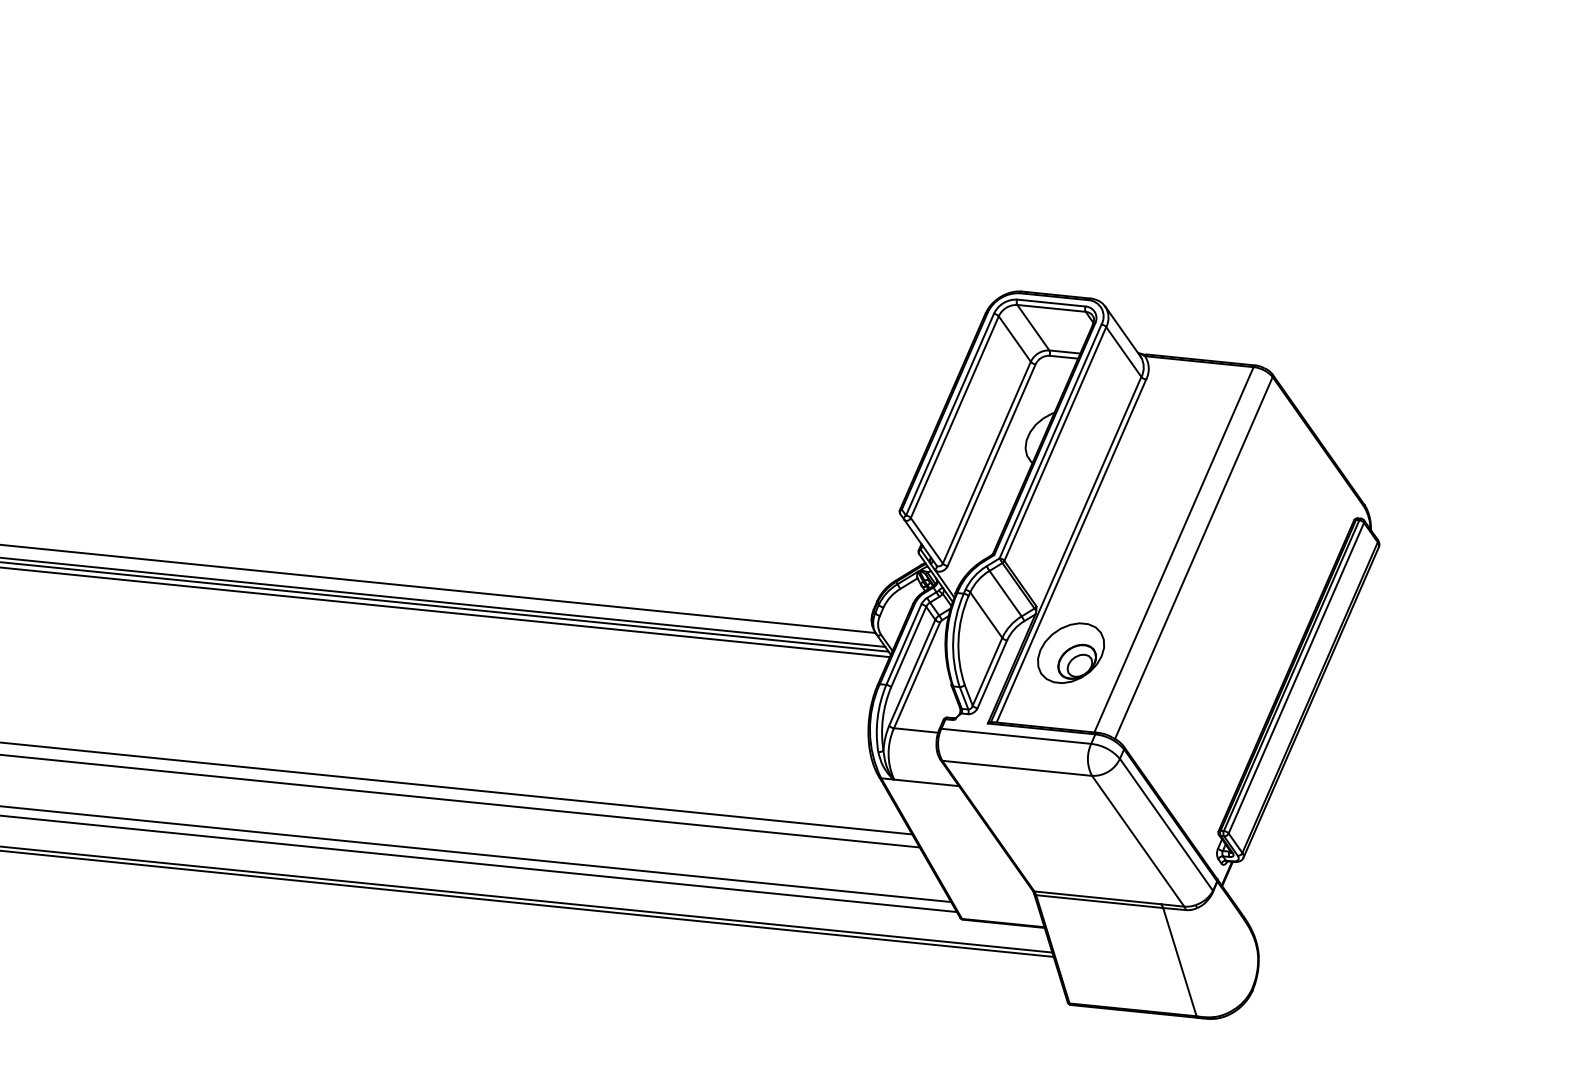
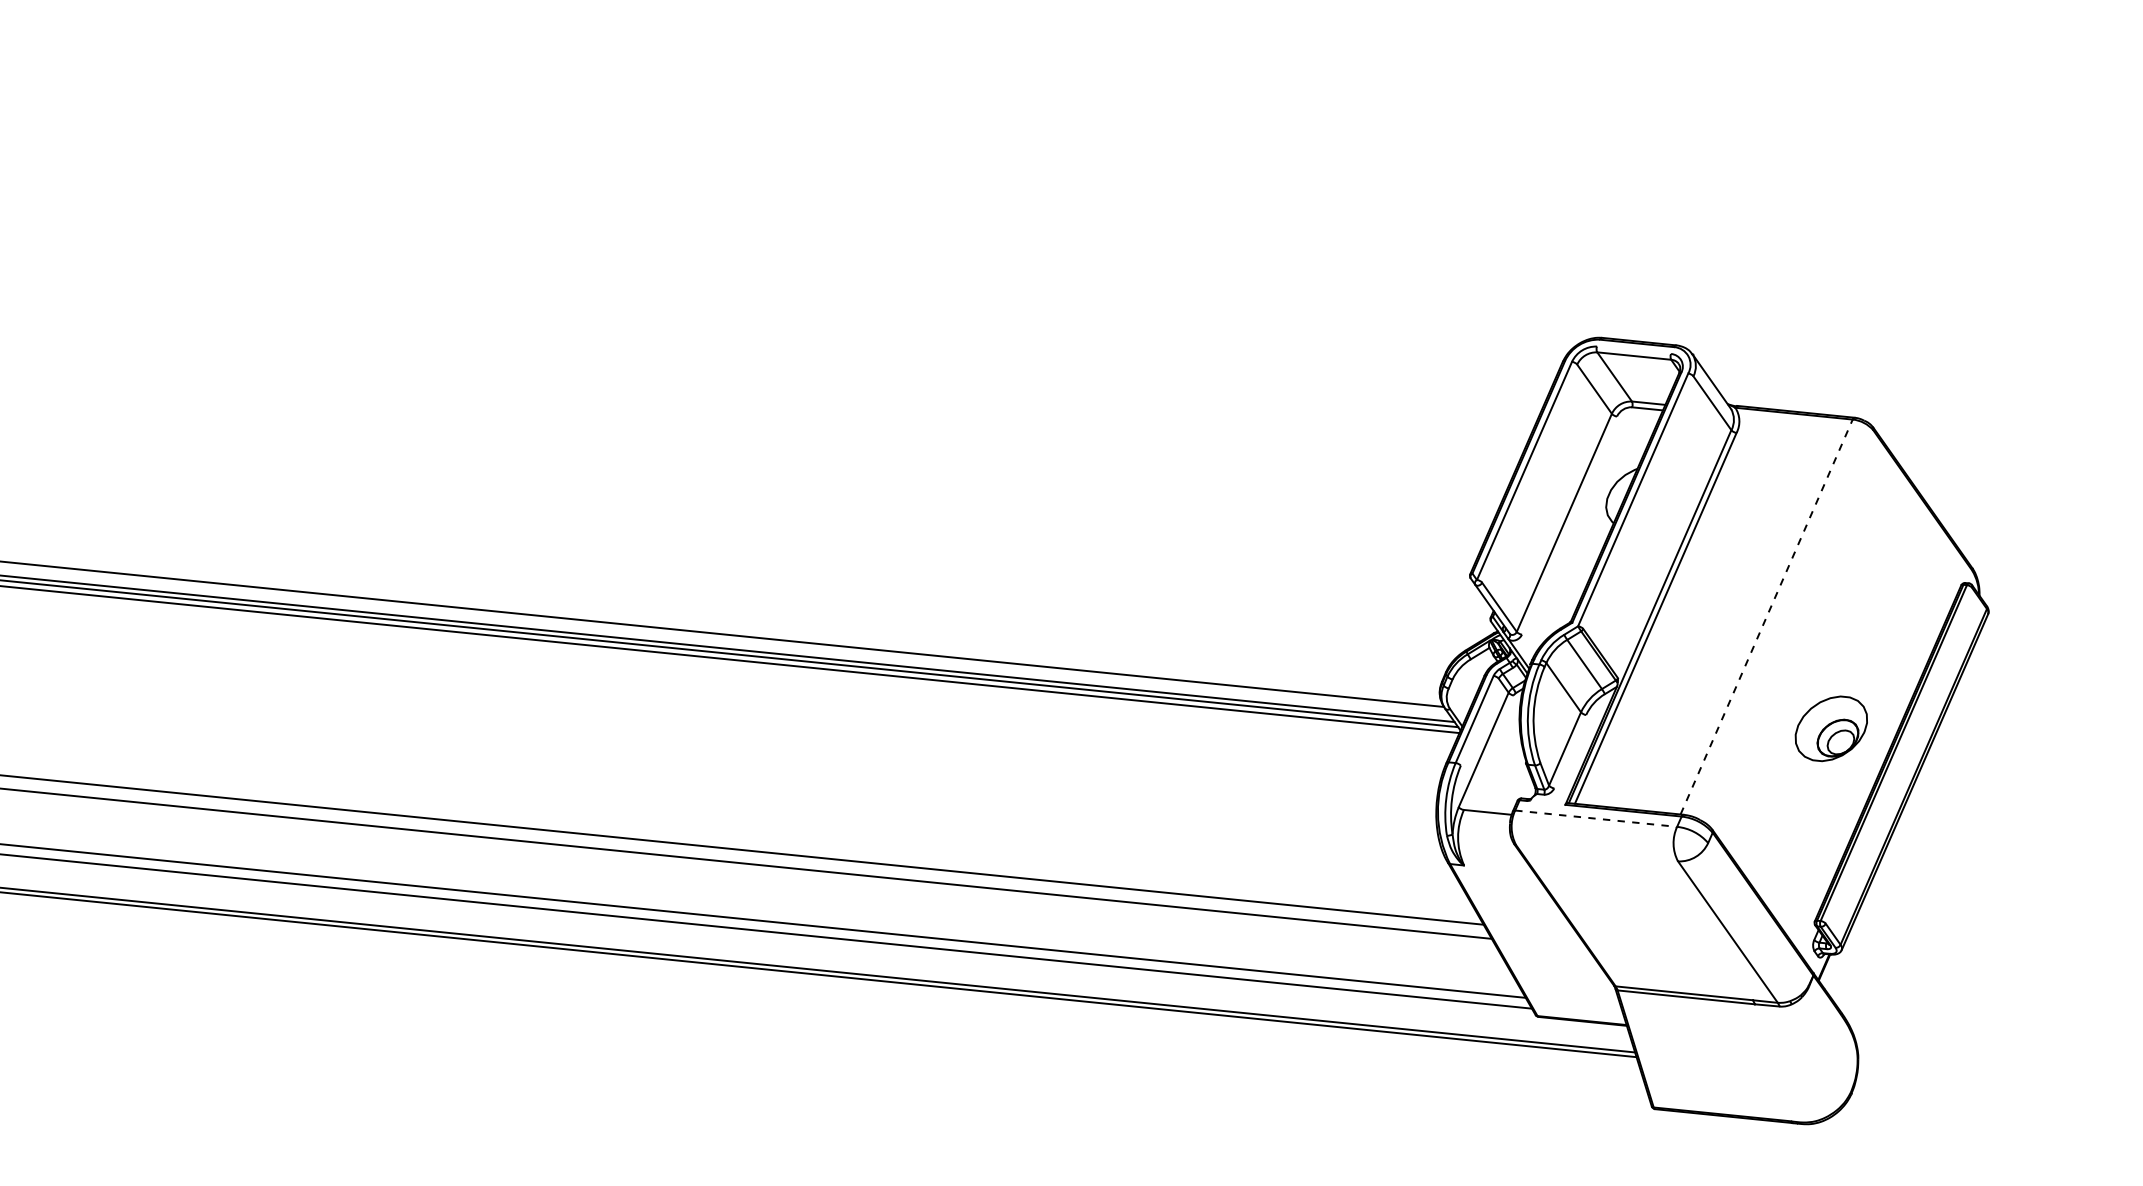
line: (1051, 303) -> (1634, 350), removed
line: (954, 417) -> (1529, 473), removed
line: (1055, 443) -> (1638, 502), removed
line: (991, 465) -> (1569, 525), removed
line: (1173, 549) -> (1766, 616), solid -> dashed
line: (1193, 557) -> (1787, 625), removed
line: (908, 646) -> (1479, 721), removed
part: (1070, 652) -> (1830, 728), moved
line: (992, 674) -> (1570, 751), removed
line: (916, 675) -> (1488, 752), removed
line: (1295, 677) -> (1898, 755), removed
line: (1016, 736) -> (1596, 818), solid -> dashed
line: (1017, 768) -> (1597, 853), removed
line: (925, 782) -> (1498, 868), removed
line: (1166, 824) -> (1758, 914), removed
line: (1179, 961) -> (1772, 1062), removed

